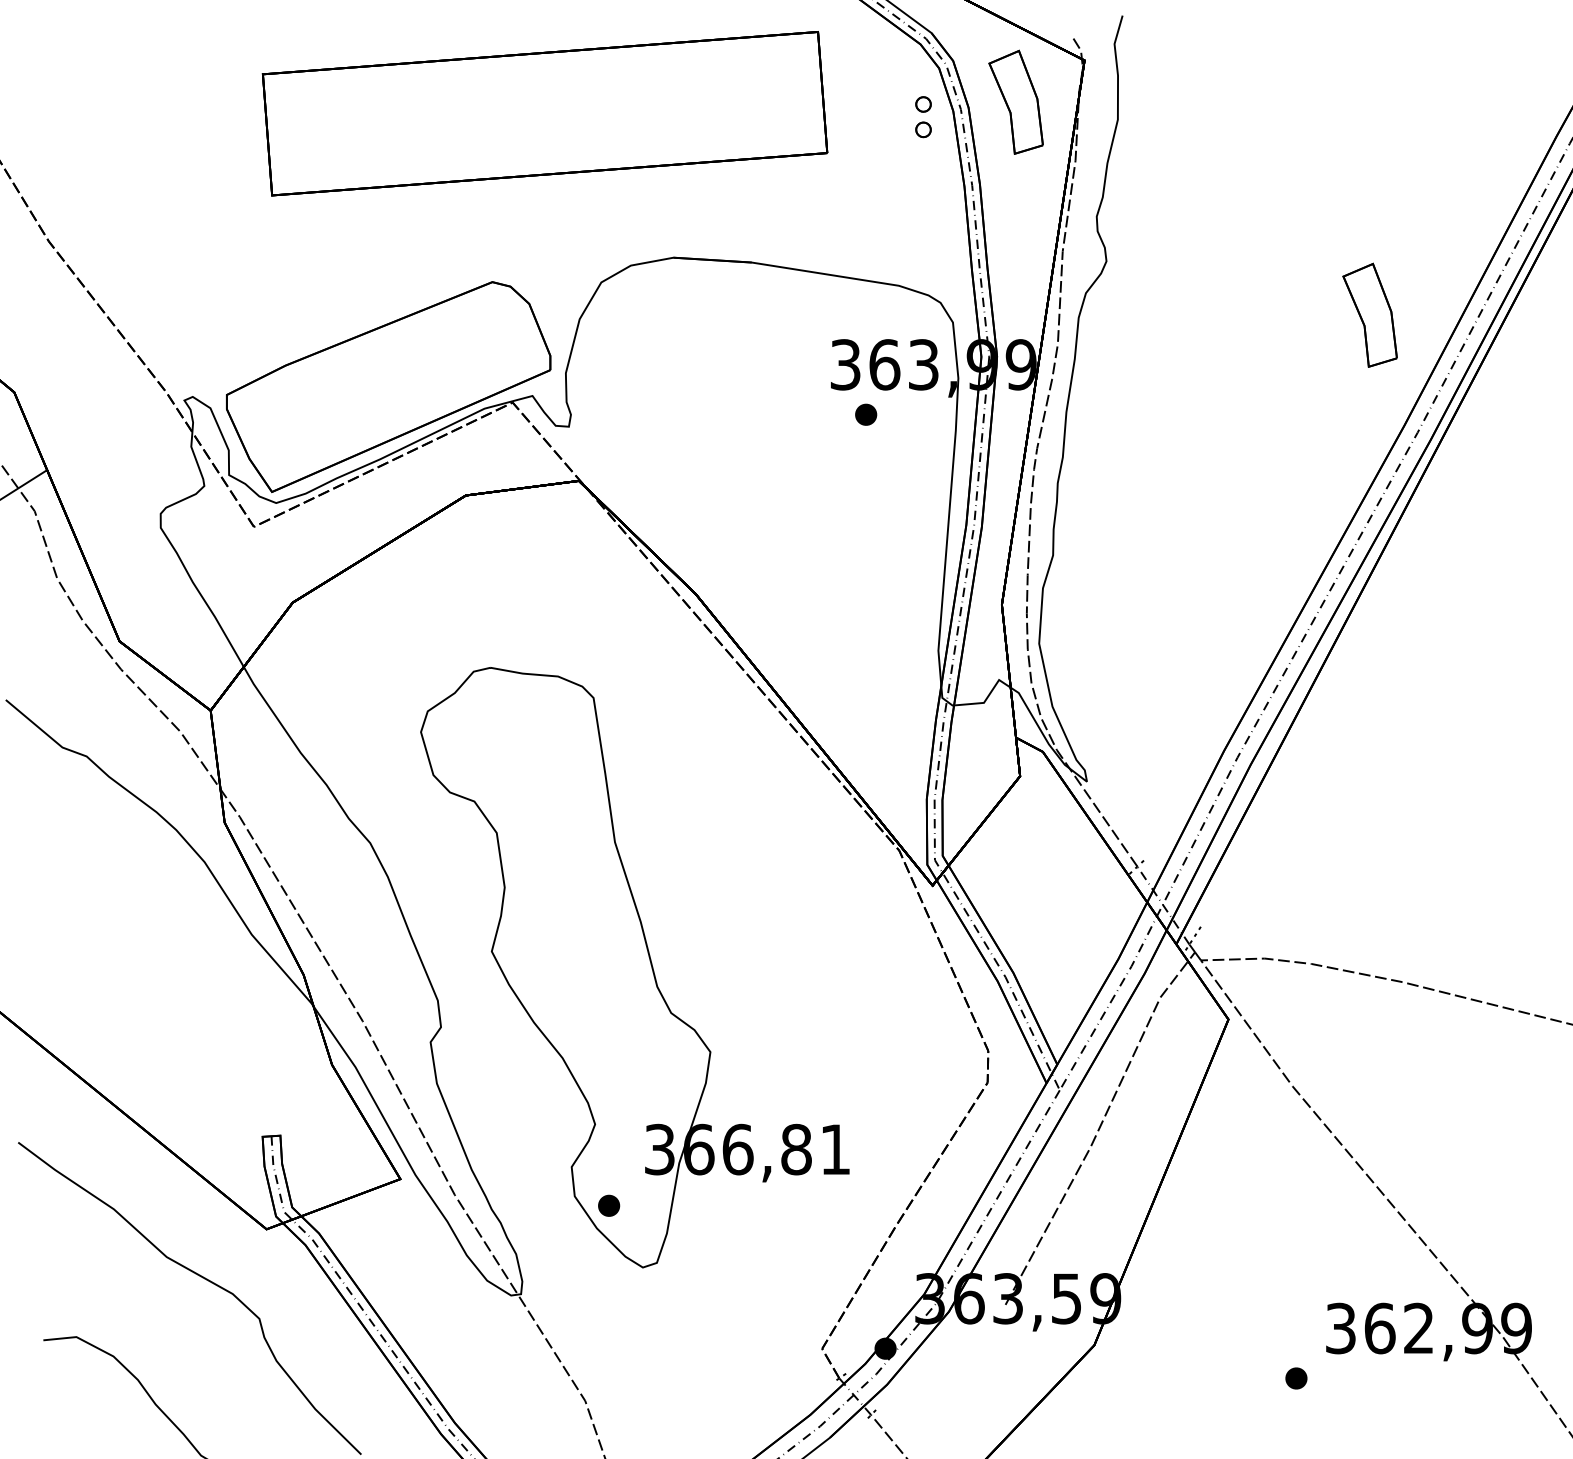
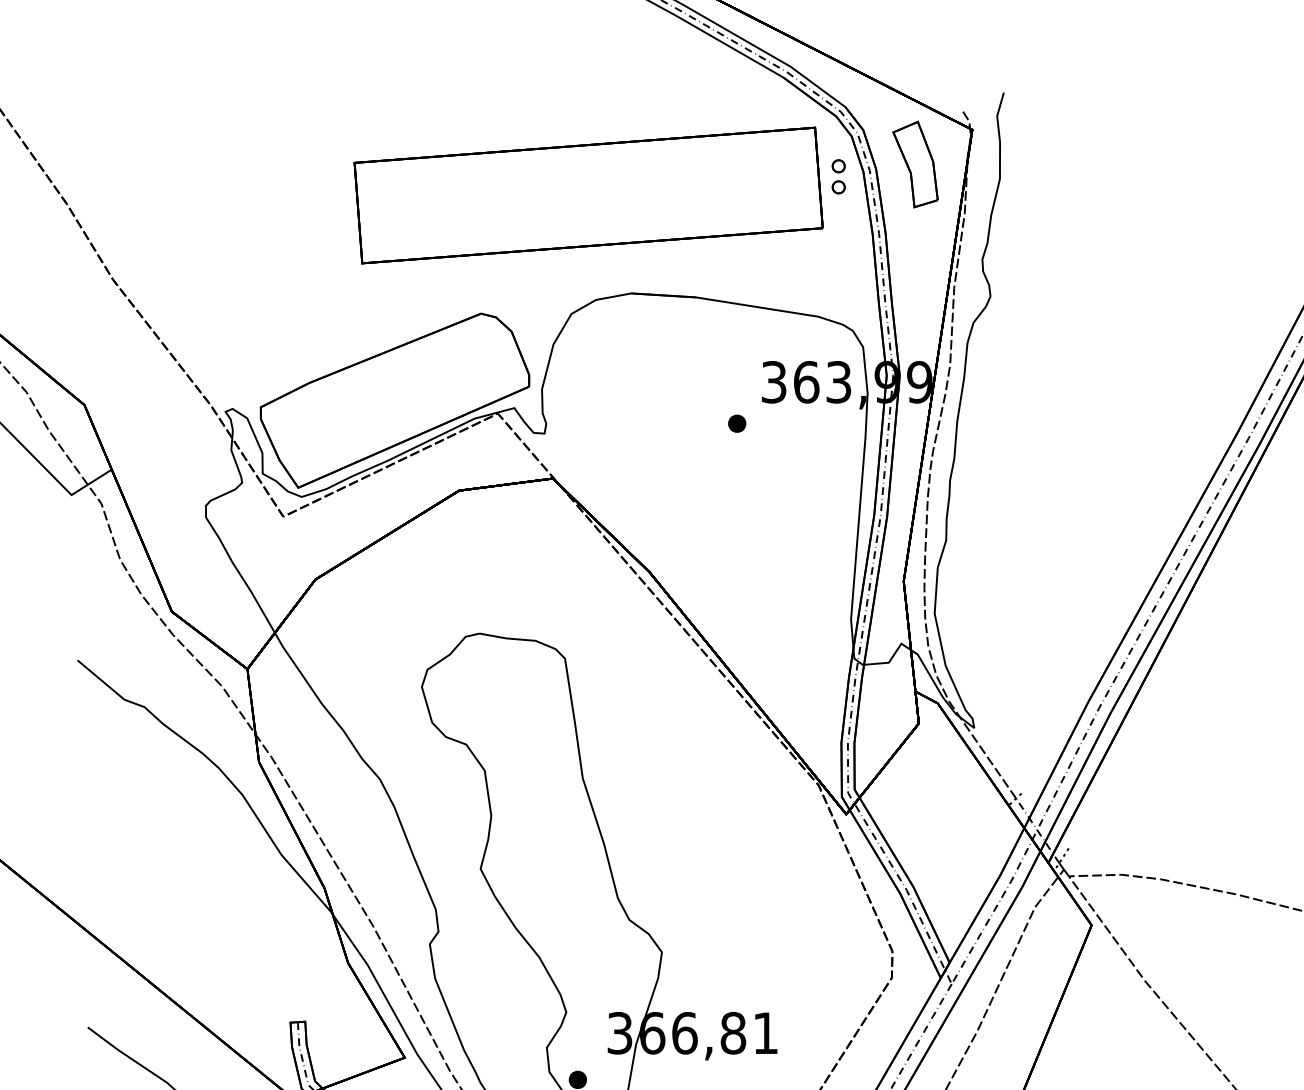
part: (544, 113) -> (588, 195), moved
part: (1369, 314) -> (1208, 340), removed
part: (866, 414) -> (737, 423), moved

